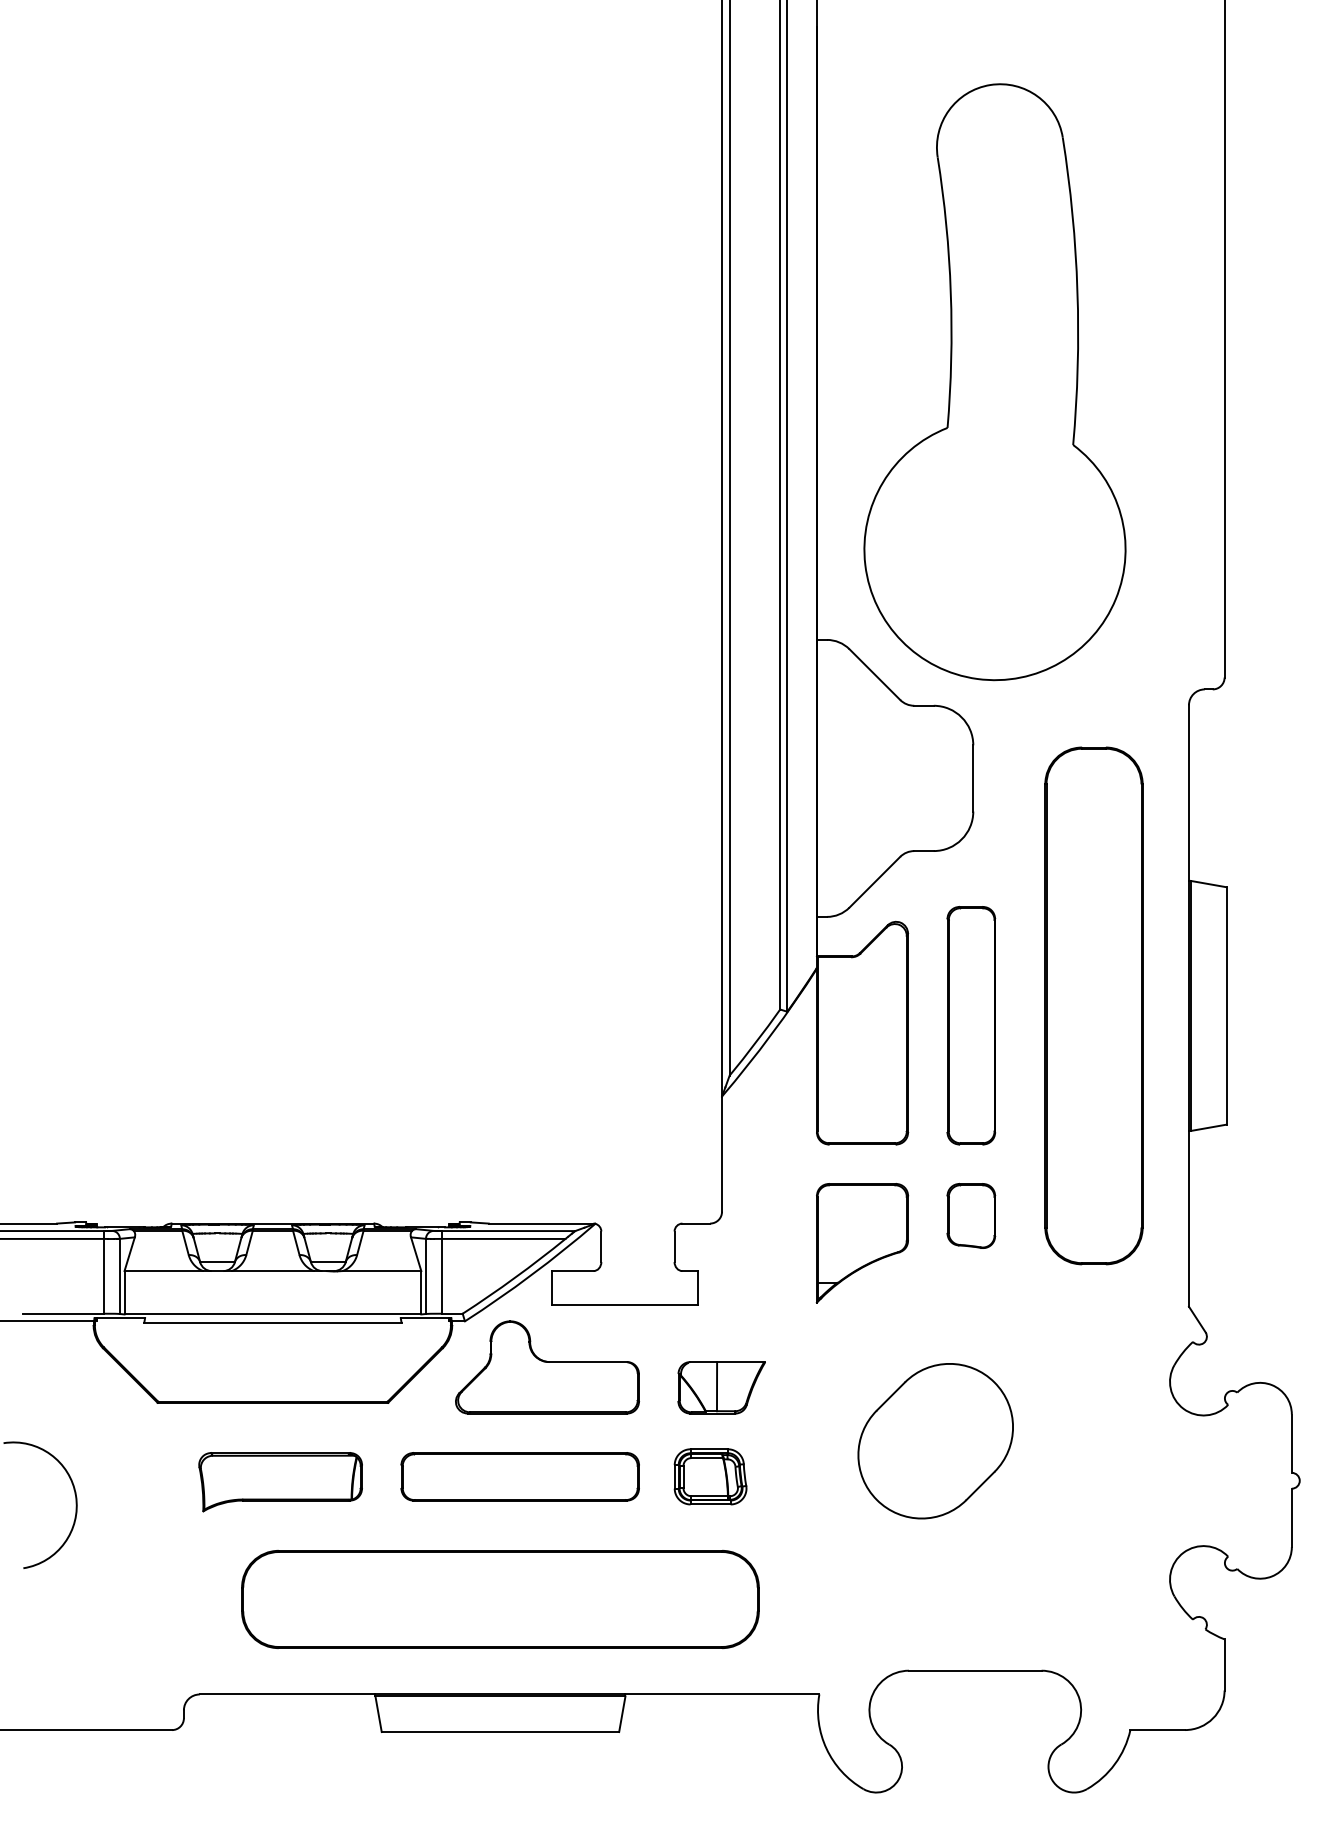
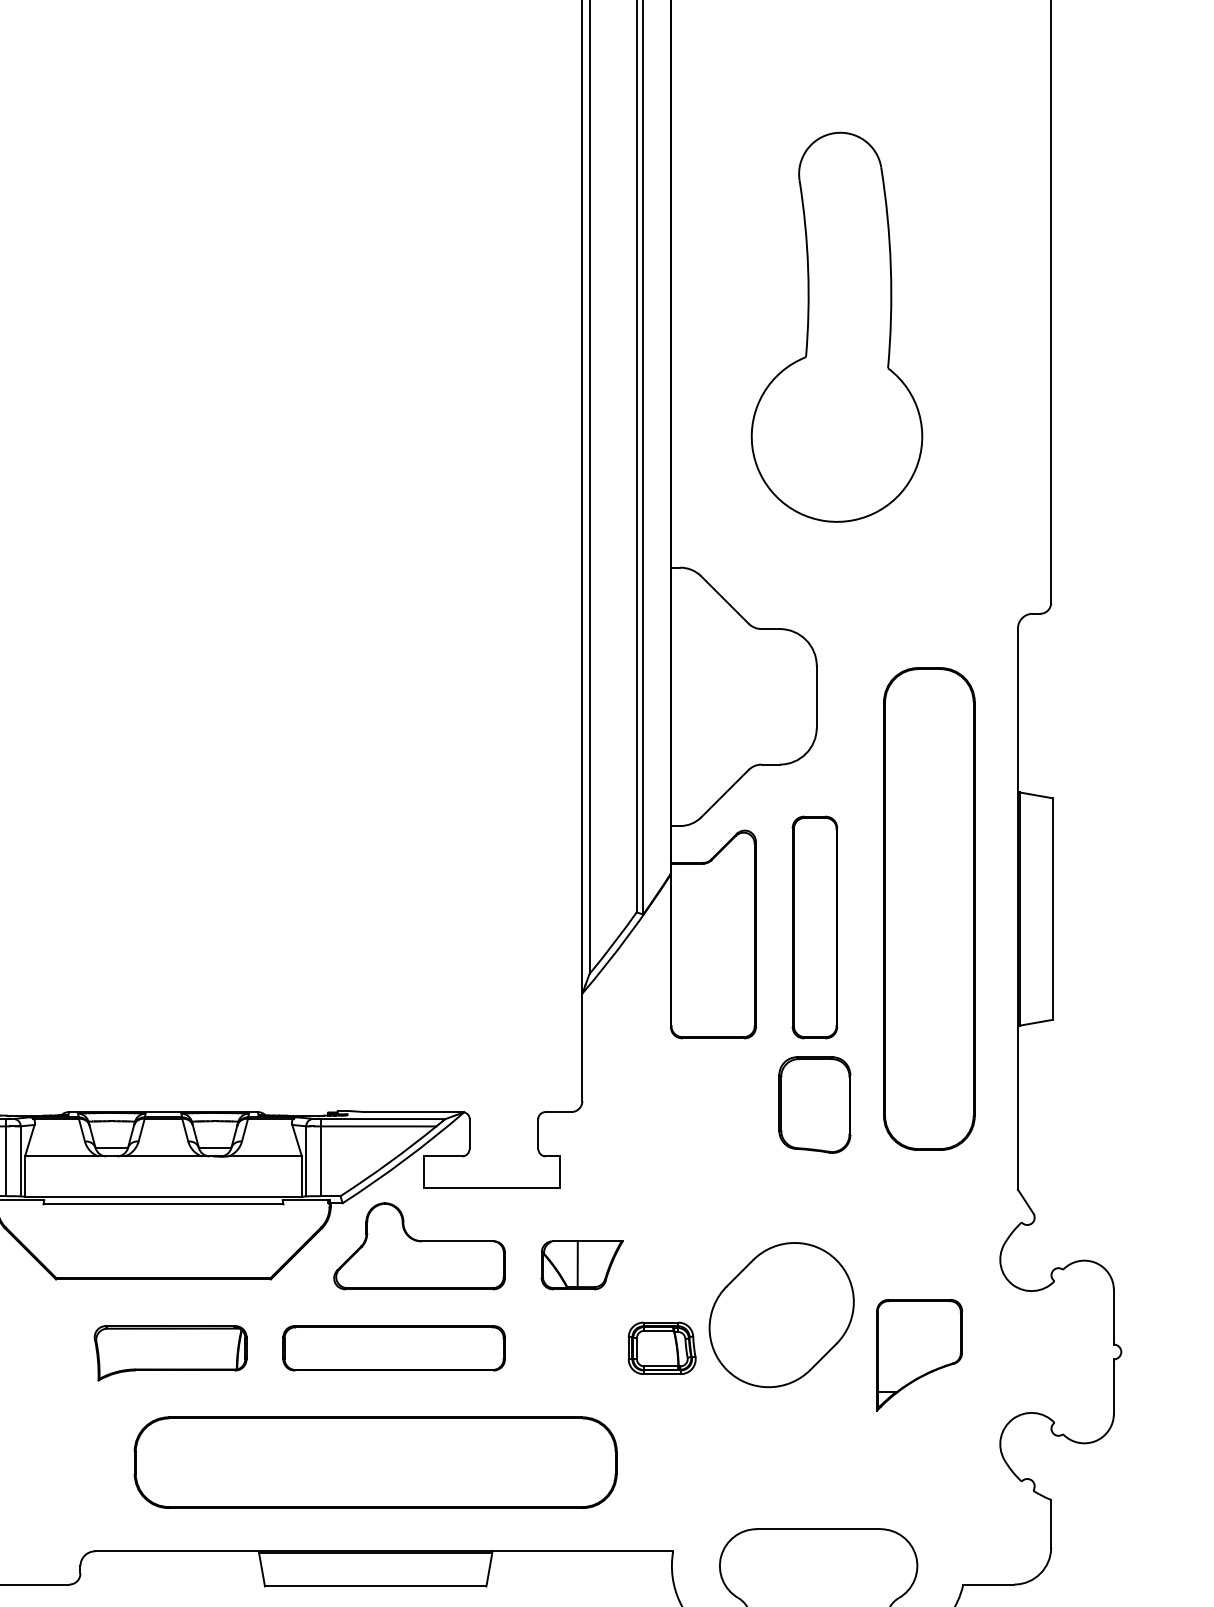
part: (994, 382) -> (836, 327), size x0.7
part: (971, 1215) -> (815, 1104), size x1.6
part: (862, 1243) -> (919, 1355), moved
part: (710, 1476) -> (662, 1348), moved

